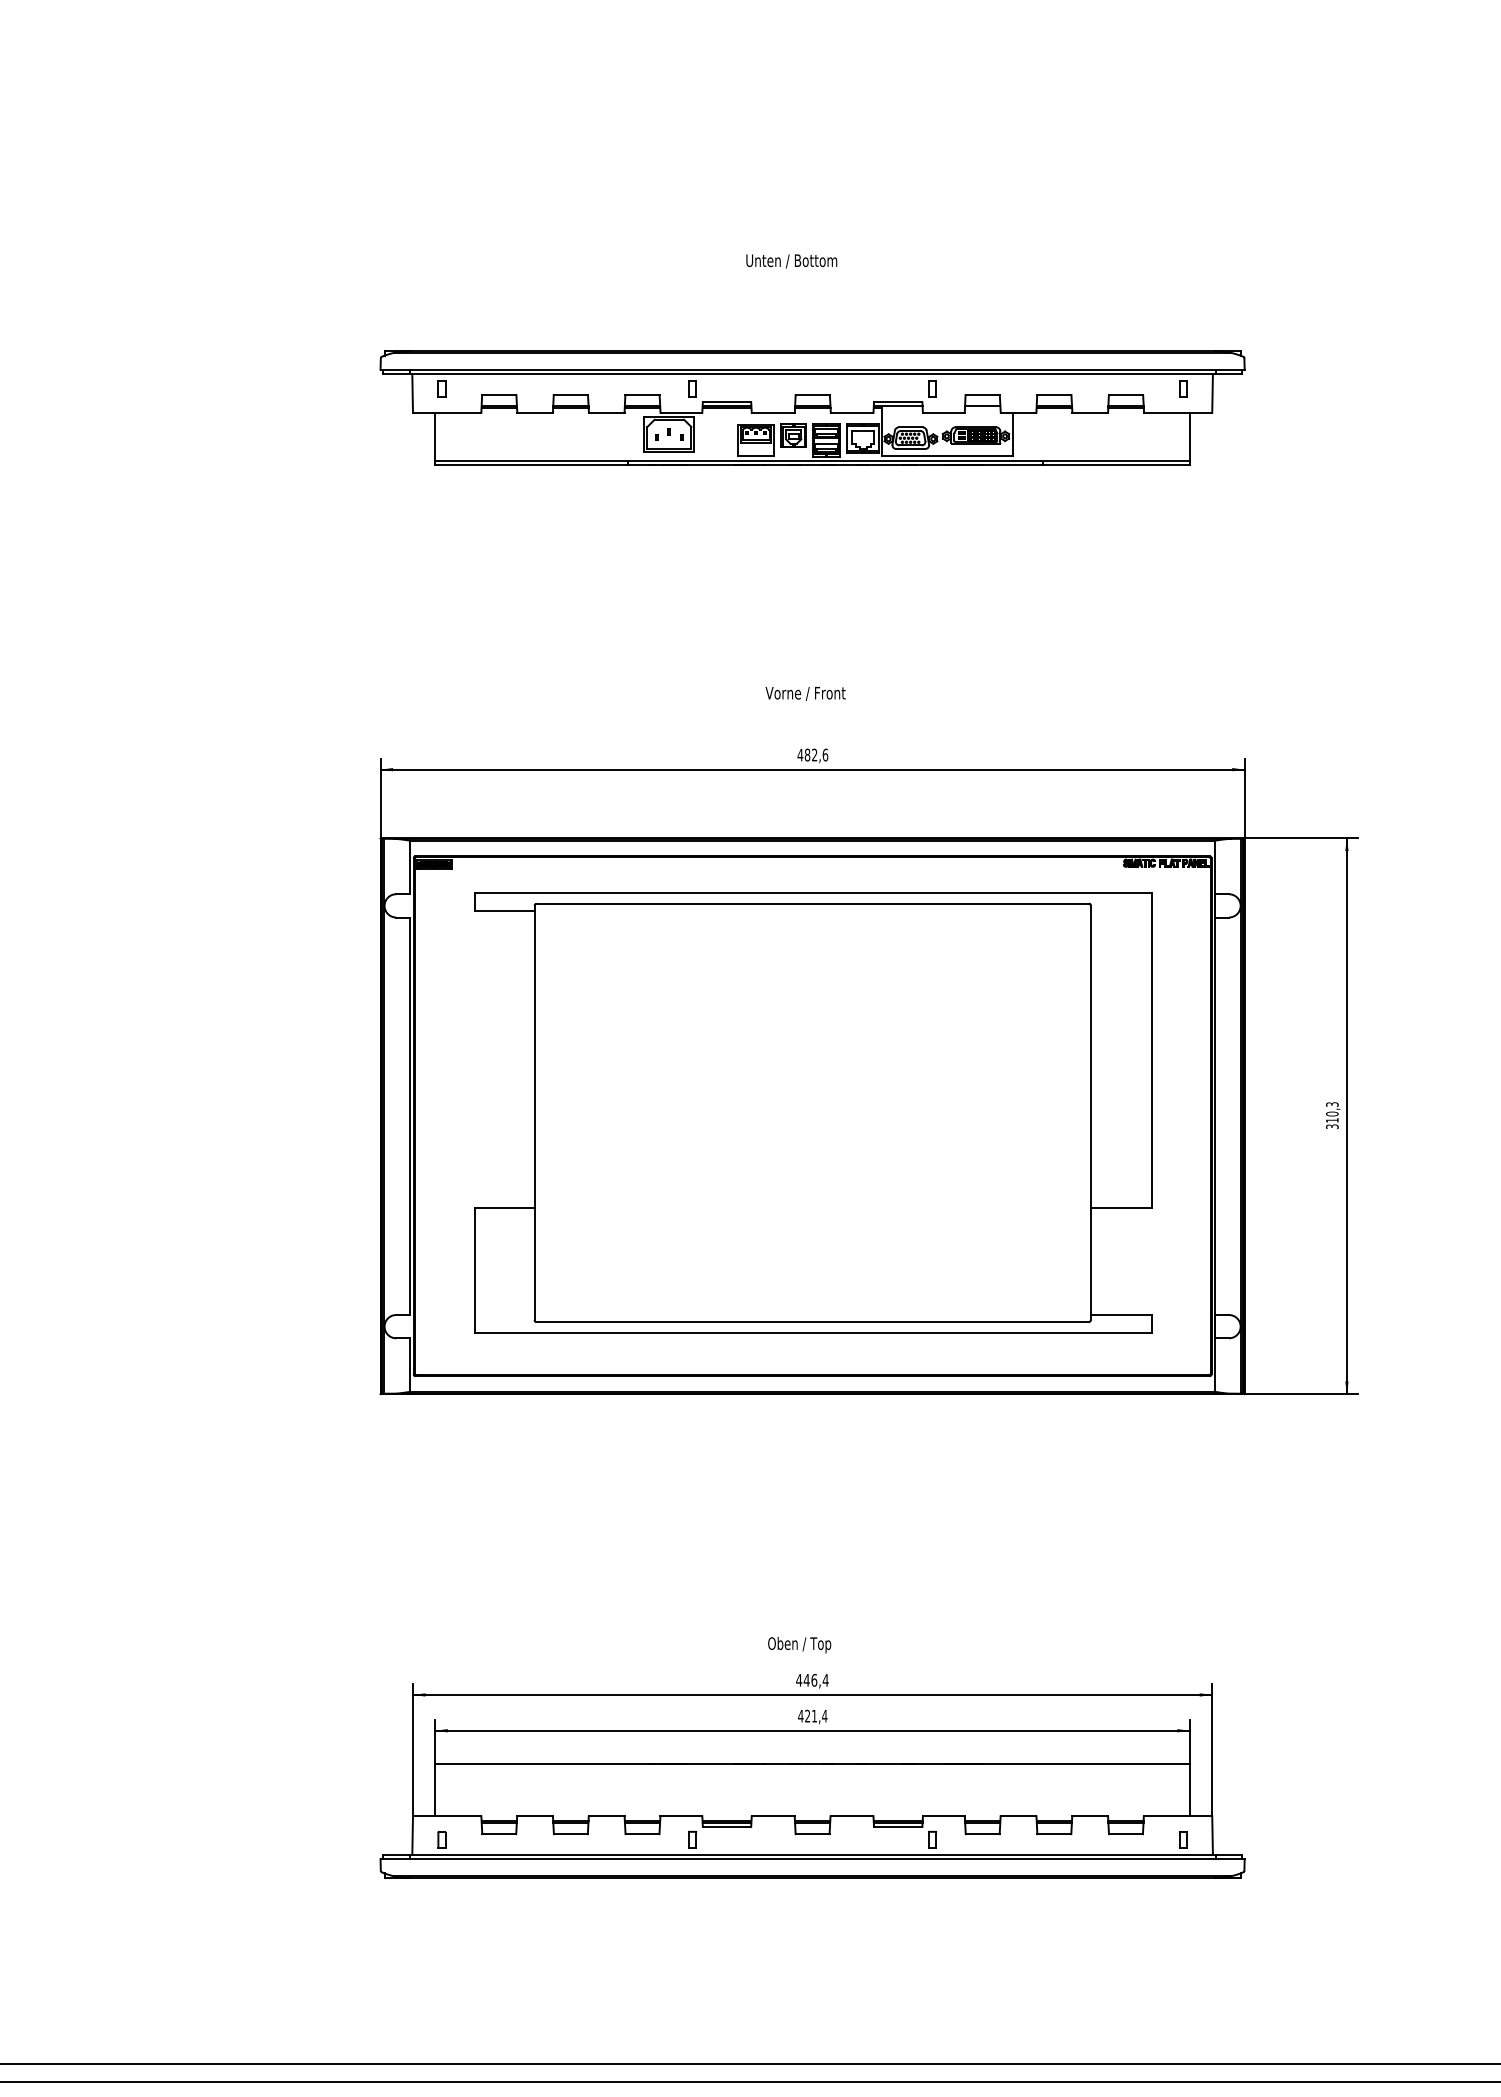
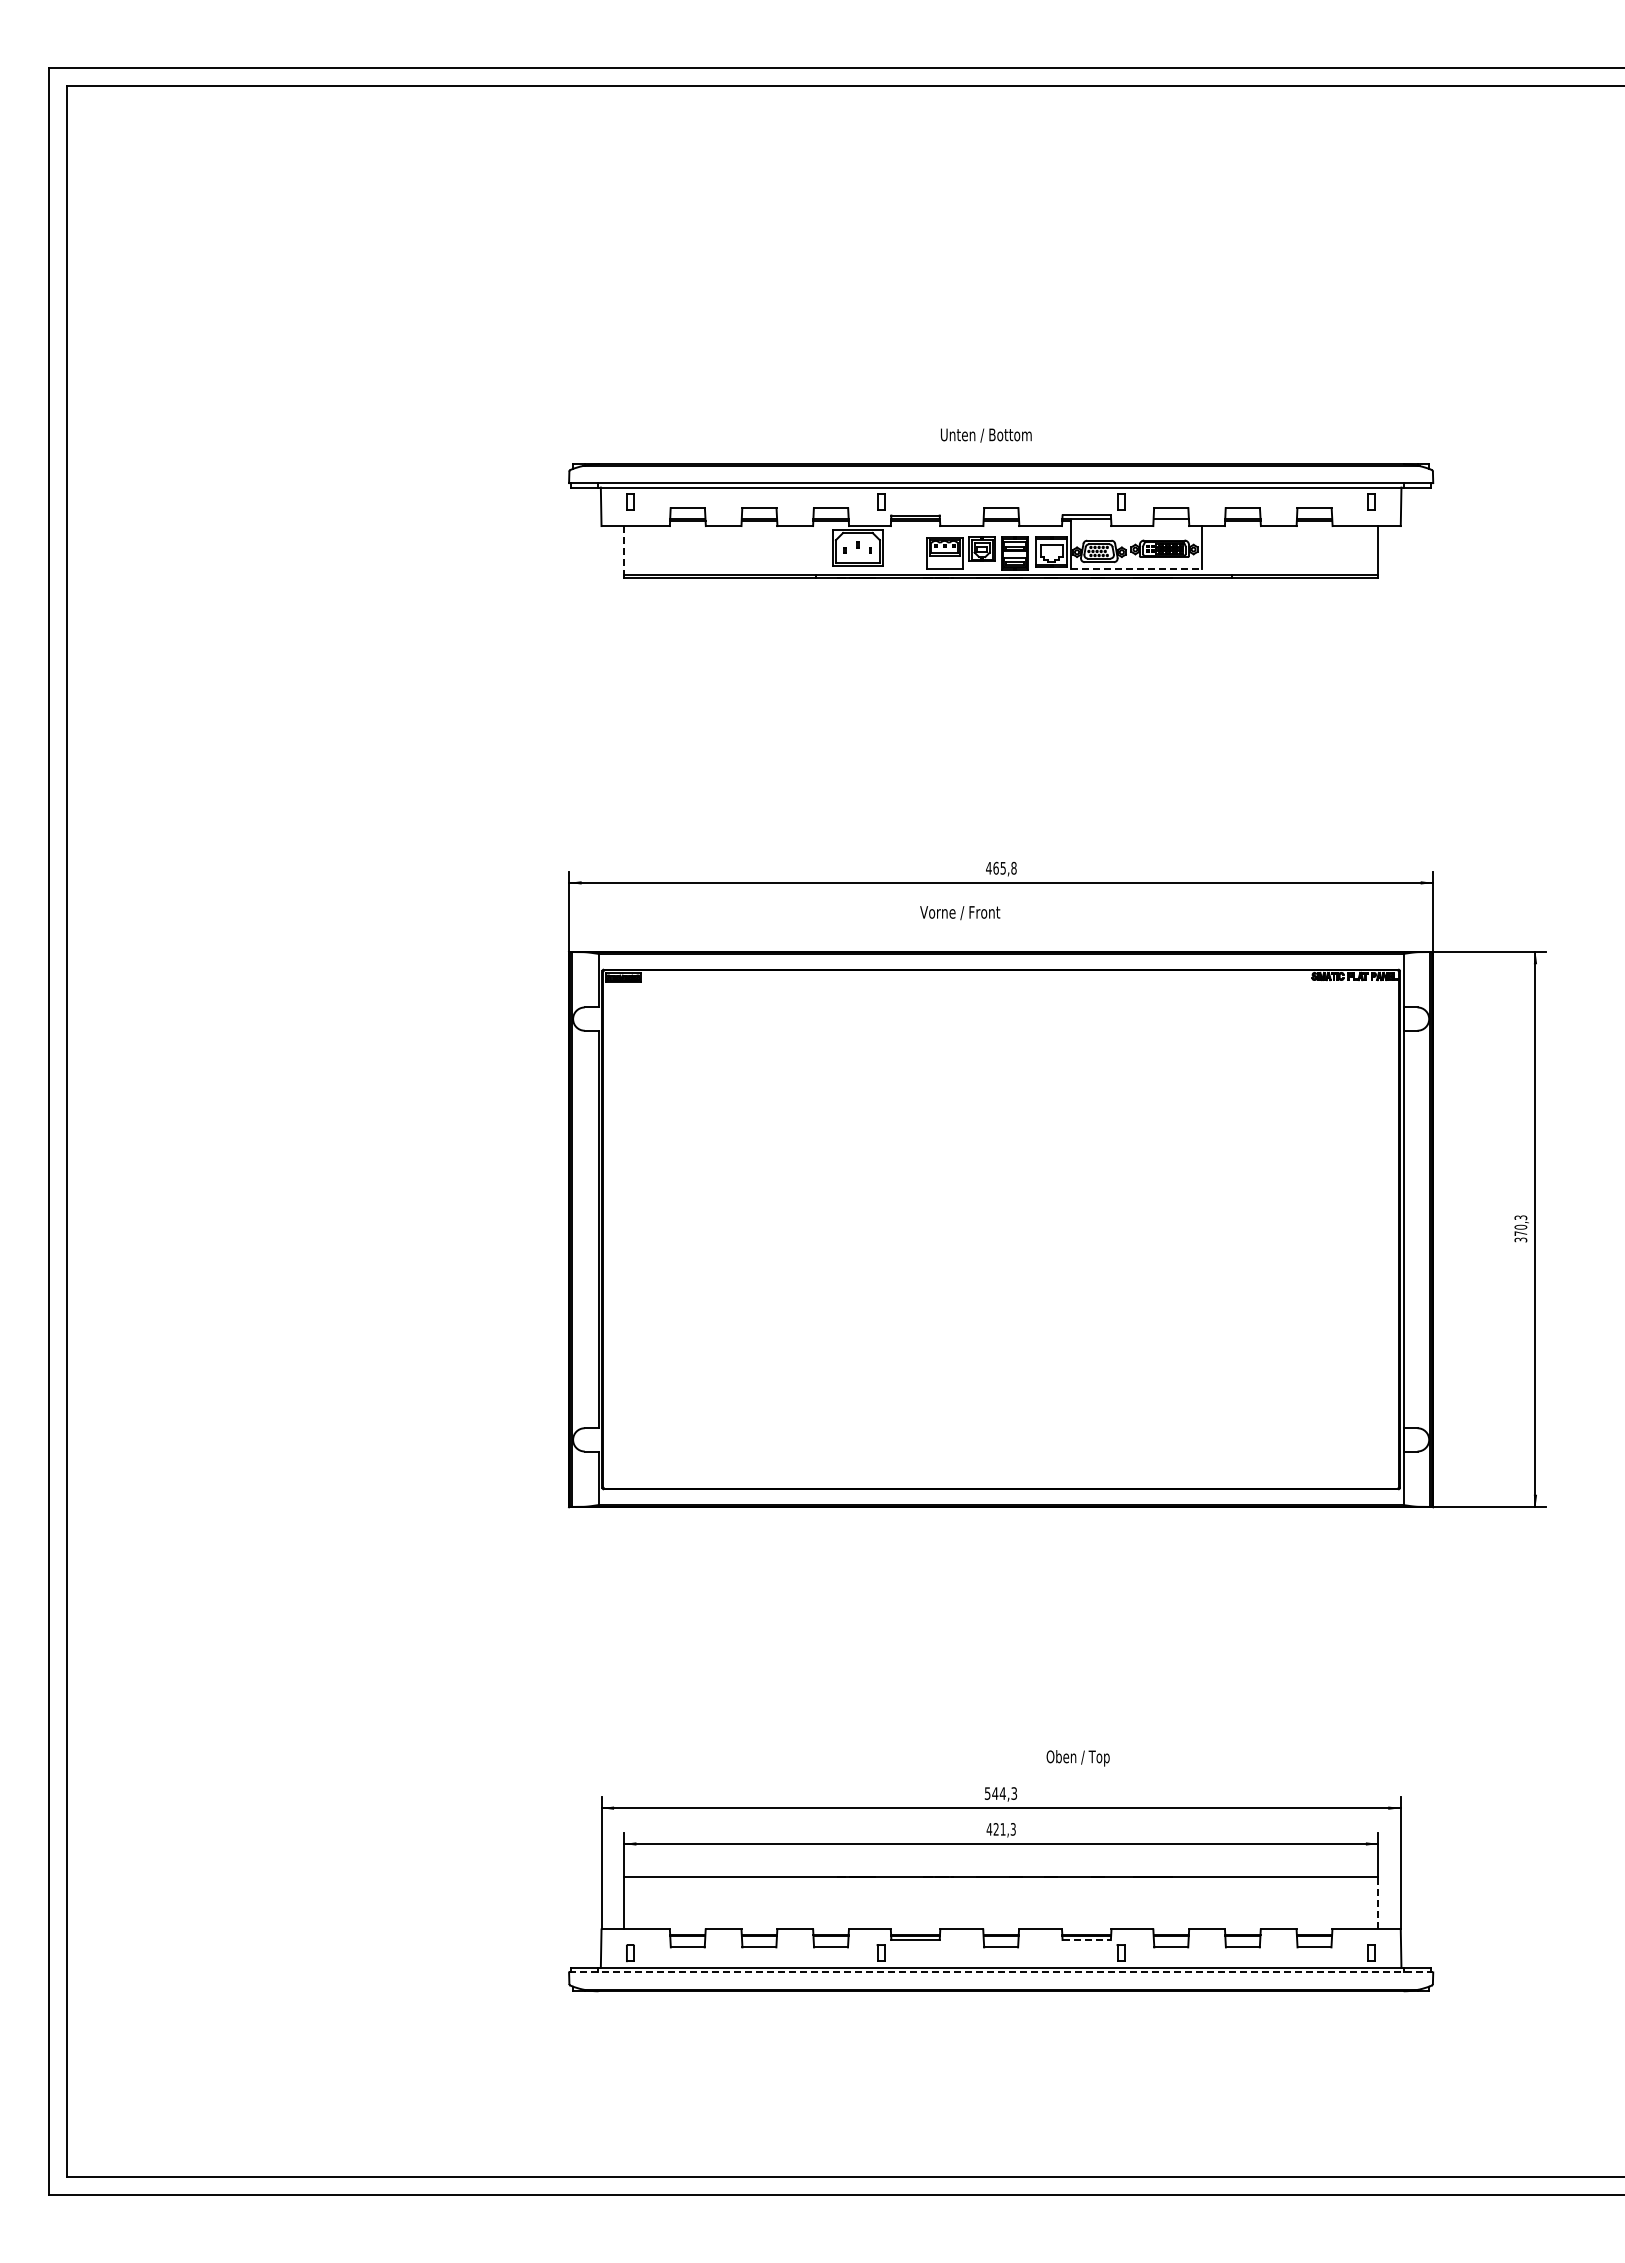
text: (791, 261) -> (986, 435), moved
line: (434, 437) -> (623, 550), solid -> dashed
line: (947, 456) -> (1136, 569), solid -> dashed
text: (805, 694) -> (960, 913), moved
text: (815, 754) -> (1004, 867), 482,6 -> 465,8
part: (812, 1112) -> (1001, 1225), removed
text: (1331, 1120) -> (1520, 1233), 310,3 -> 370,3
text: (798, 1645) -> (1077, 1758), moved
text: (811, 1680) -> (1000, 1793), 446,4 -> 544,3
text: (824, 1716) -> (1013, 1829), 421,4 -> 421,3
line: (1189, 1789) -> (1378, 1902), solid -> dashed
line: (898, 1827) -> (1087, 1940), solid -> dashed
line: (812, 1859) -> (1001, 1972), solid -> dashed

